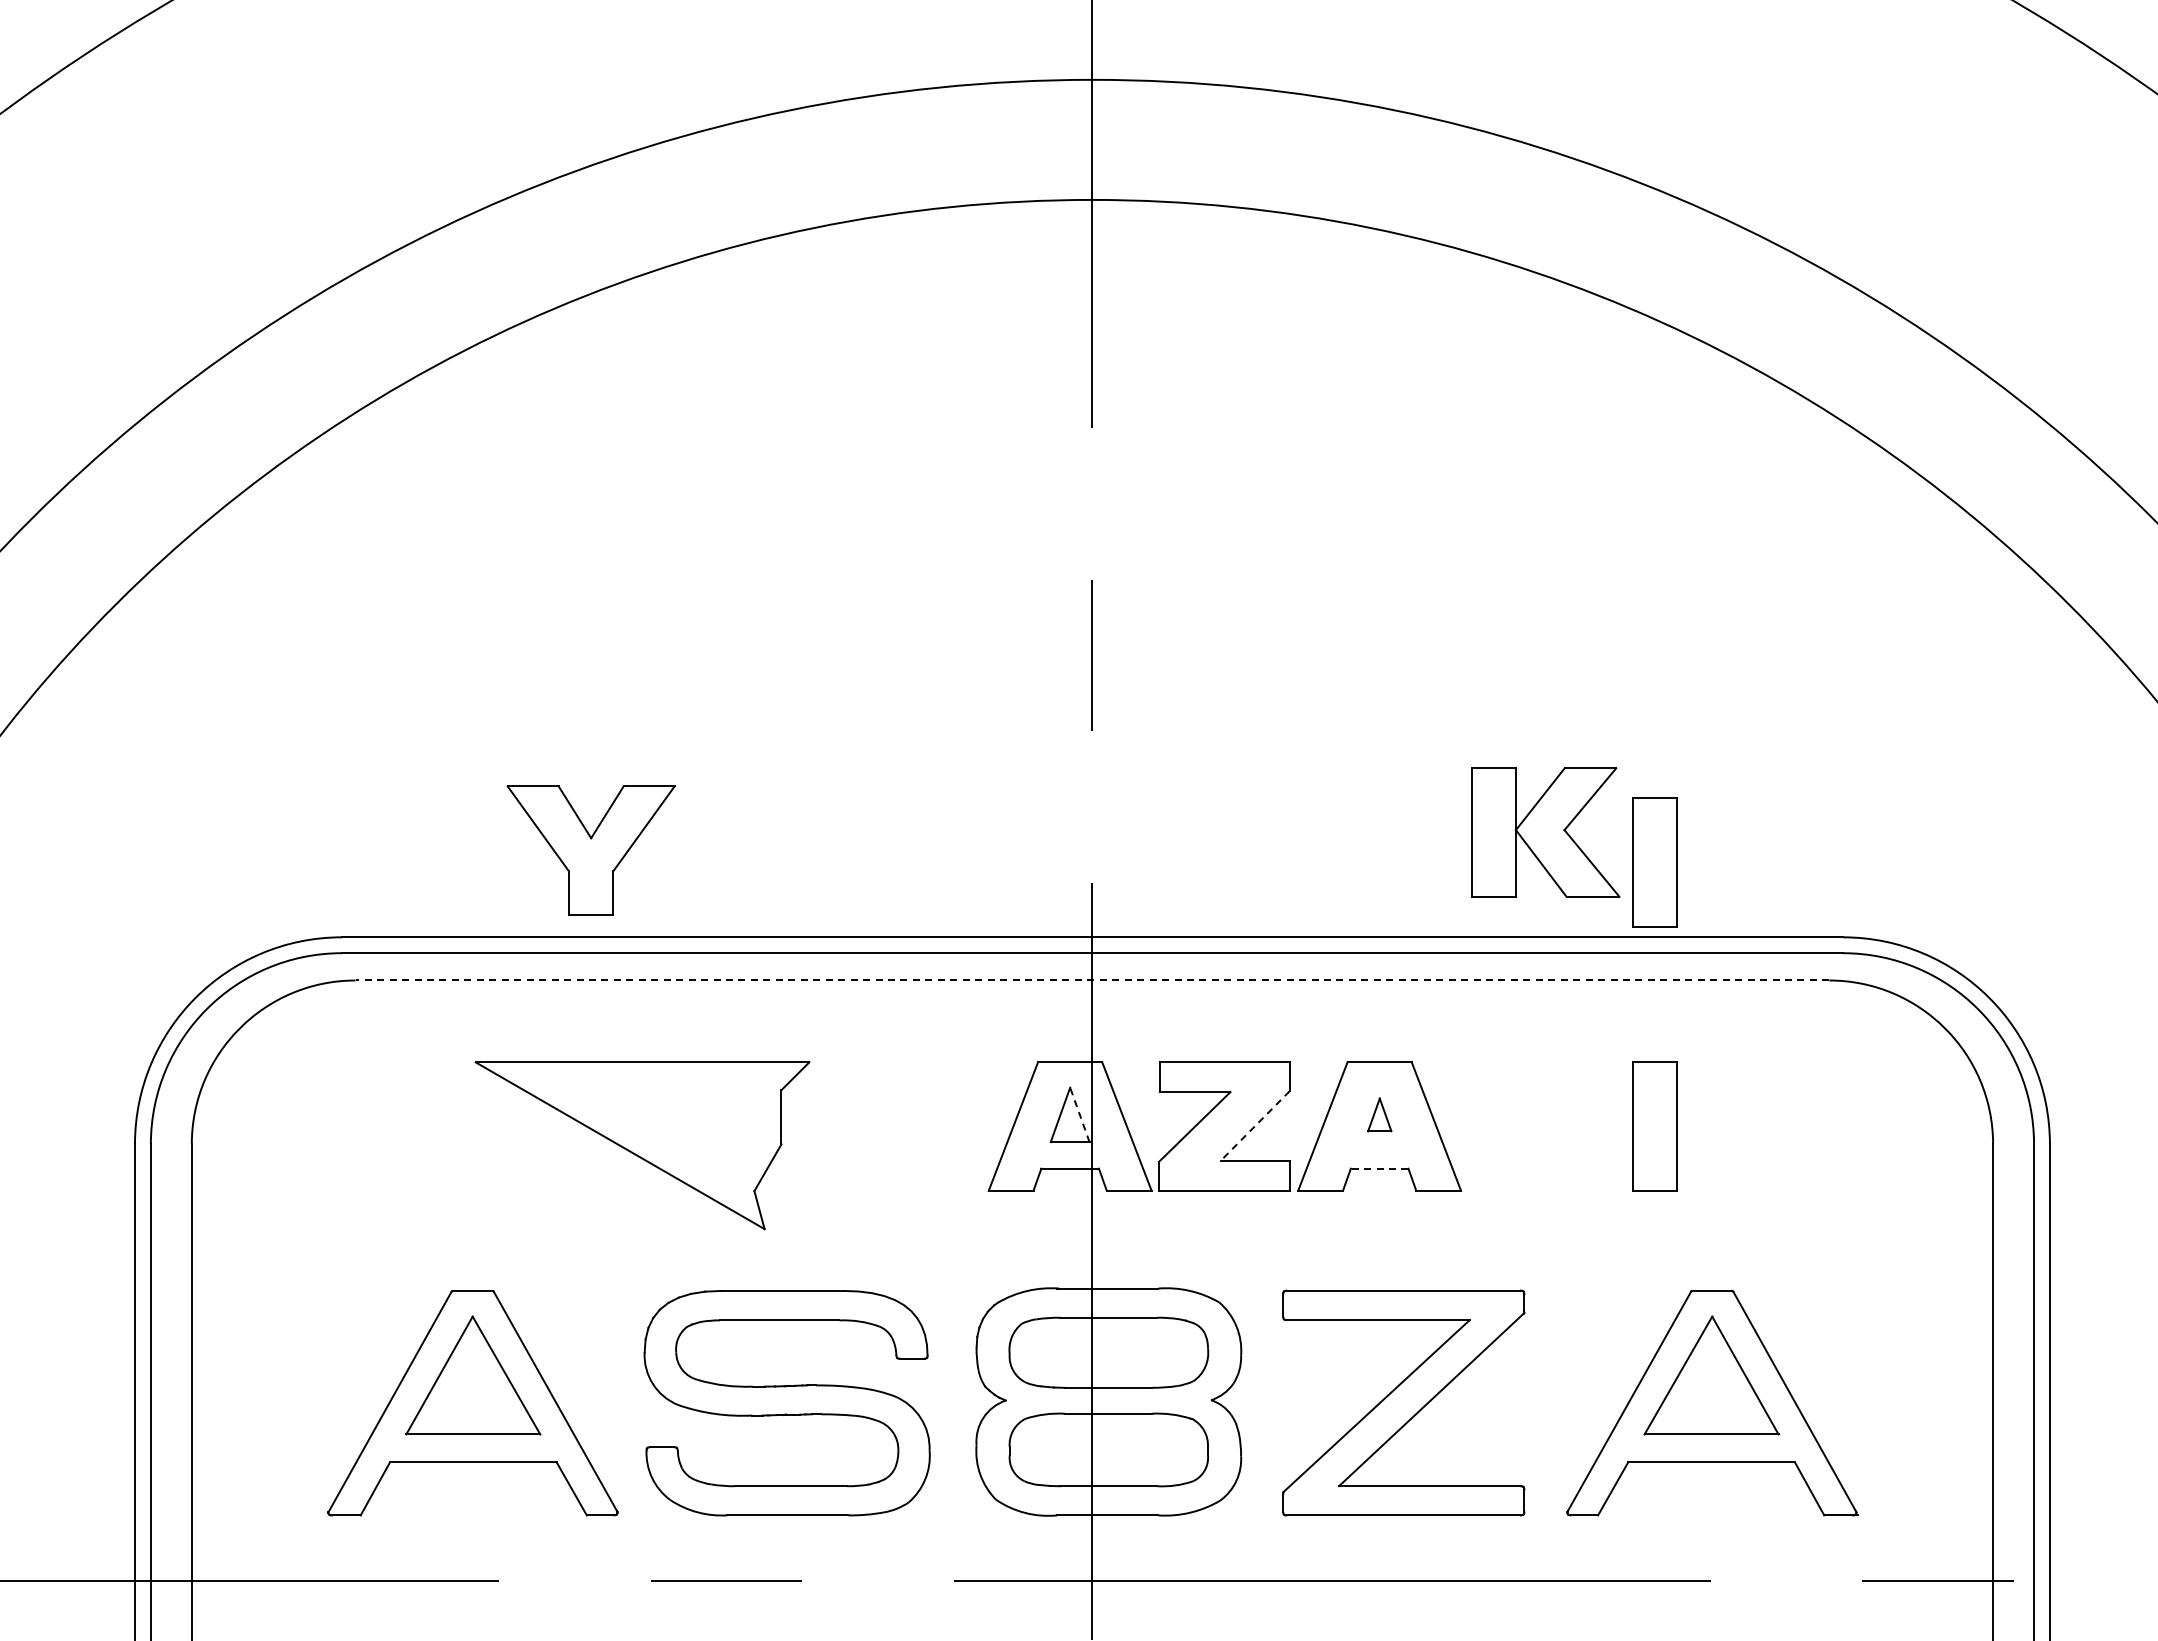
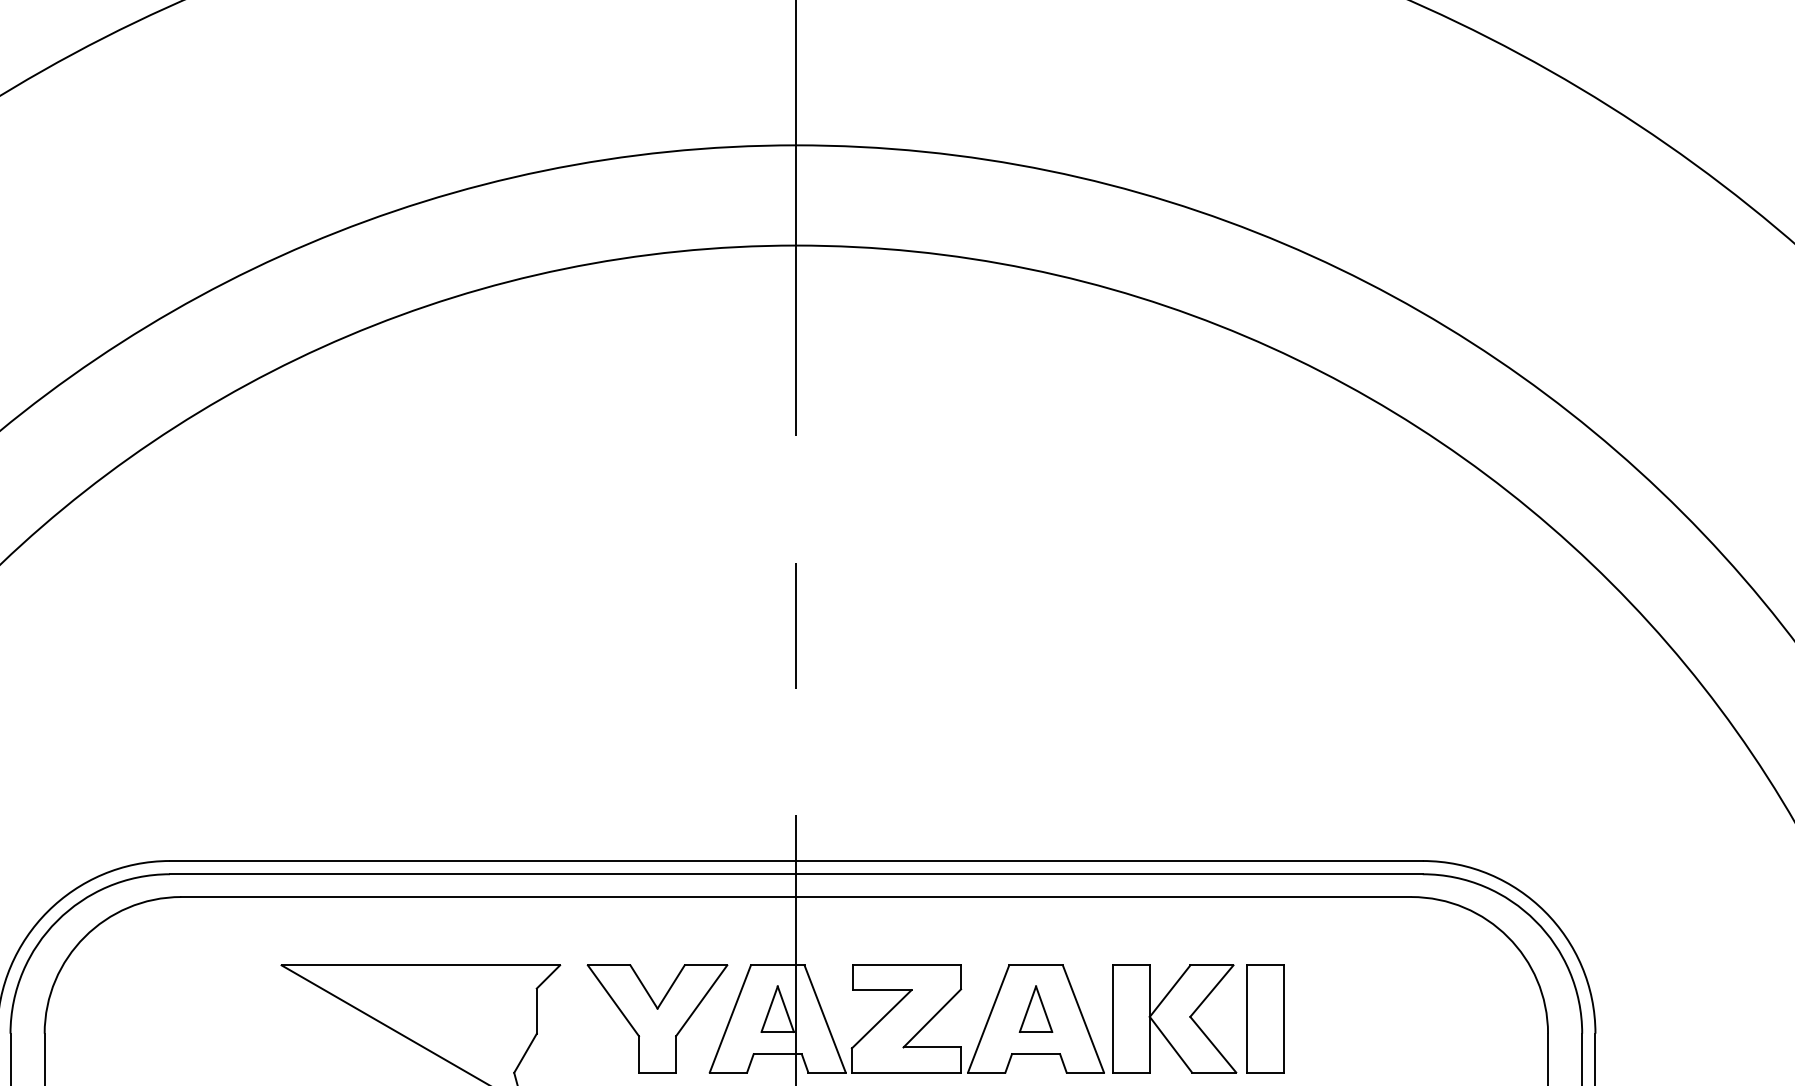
part: (1545, 832) -> (1174, 1018), moved
part: (590, 850) -> (657, 1018), moved
part: (1654, 862) -> (1265, 798), removed
line: (1092, 980) -> (796, 897), dashed -> solid
line: (1079, 1114) -> (785, 1008), dashed -> solid
part: (1379, 1114) -> (1035, 1008), size x1.67
line: (1255, 1125) -> (932, 1018), dashed -> solid
line: (1379, 1168) -> (1035, 1053), dashed -> solid

